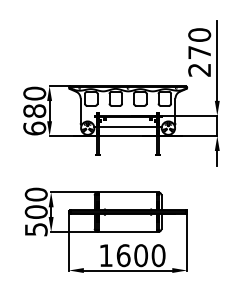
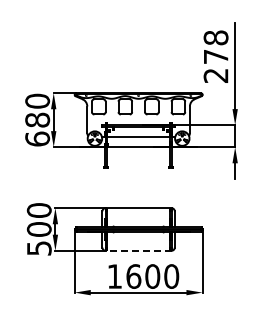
text: (200, 34) -> (216, 37), 270 -> 278
line: (127, 231) -> (138, 250), solid -> dashed

